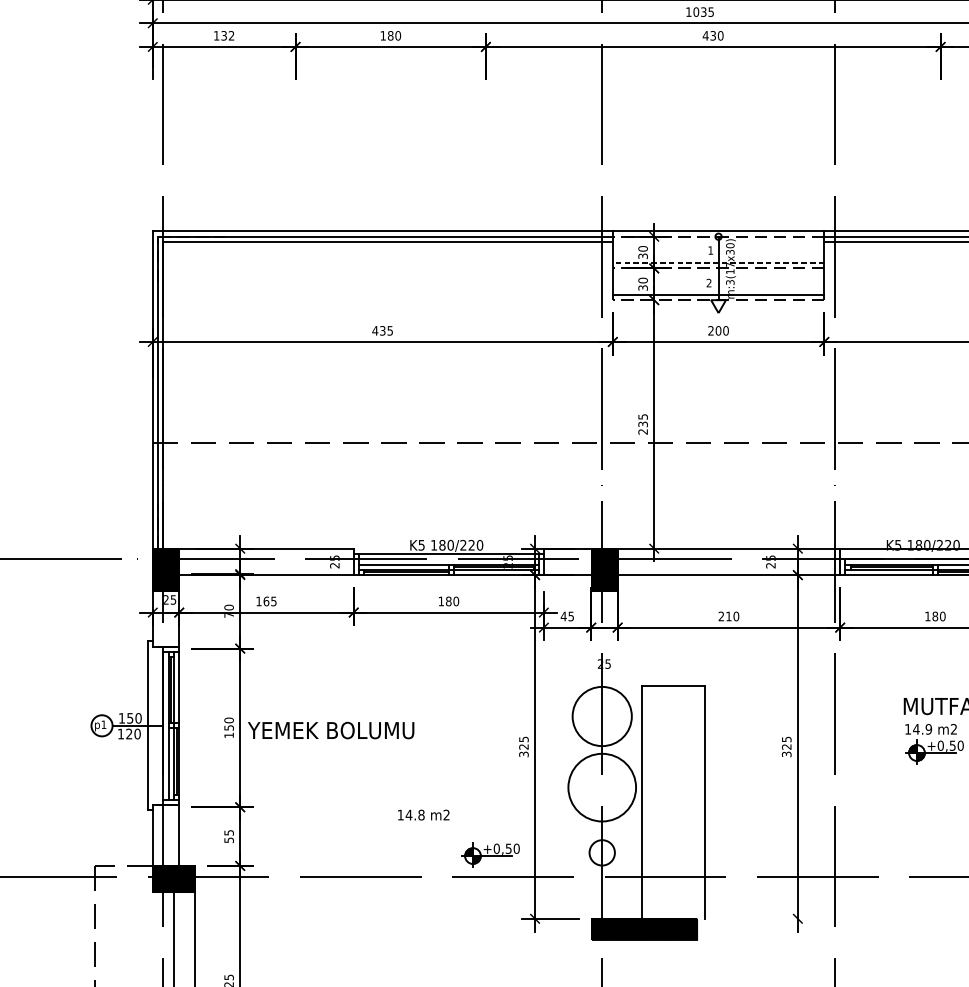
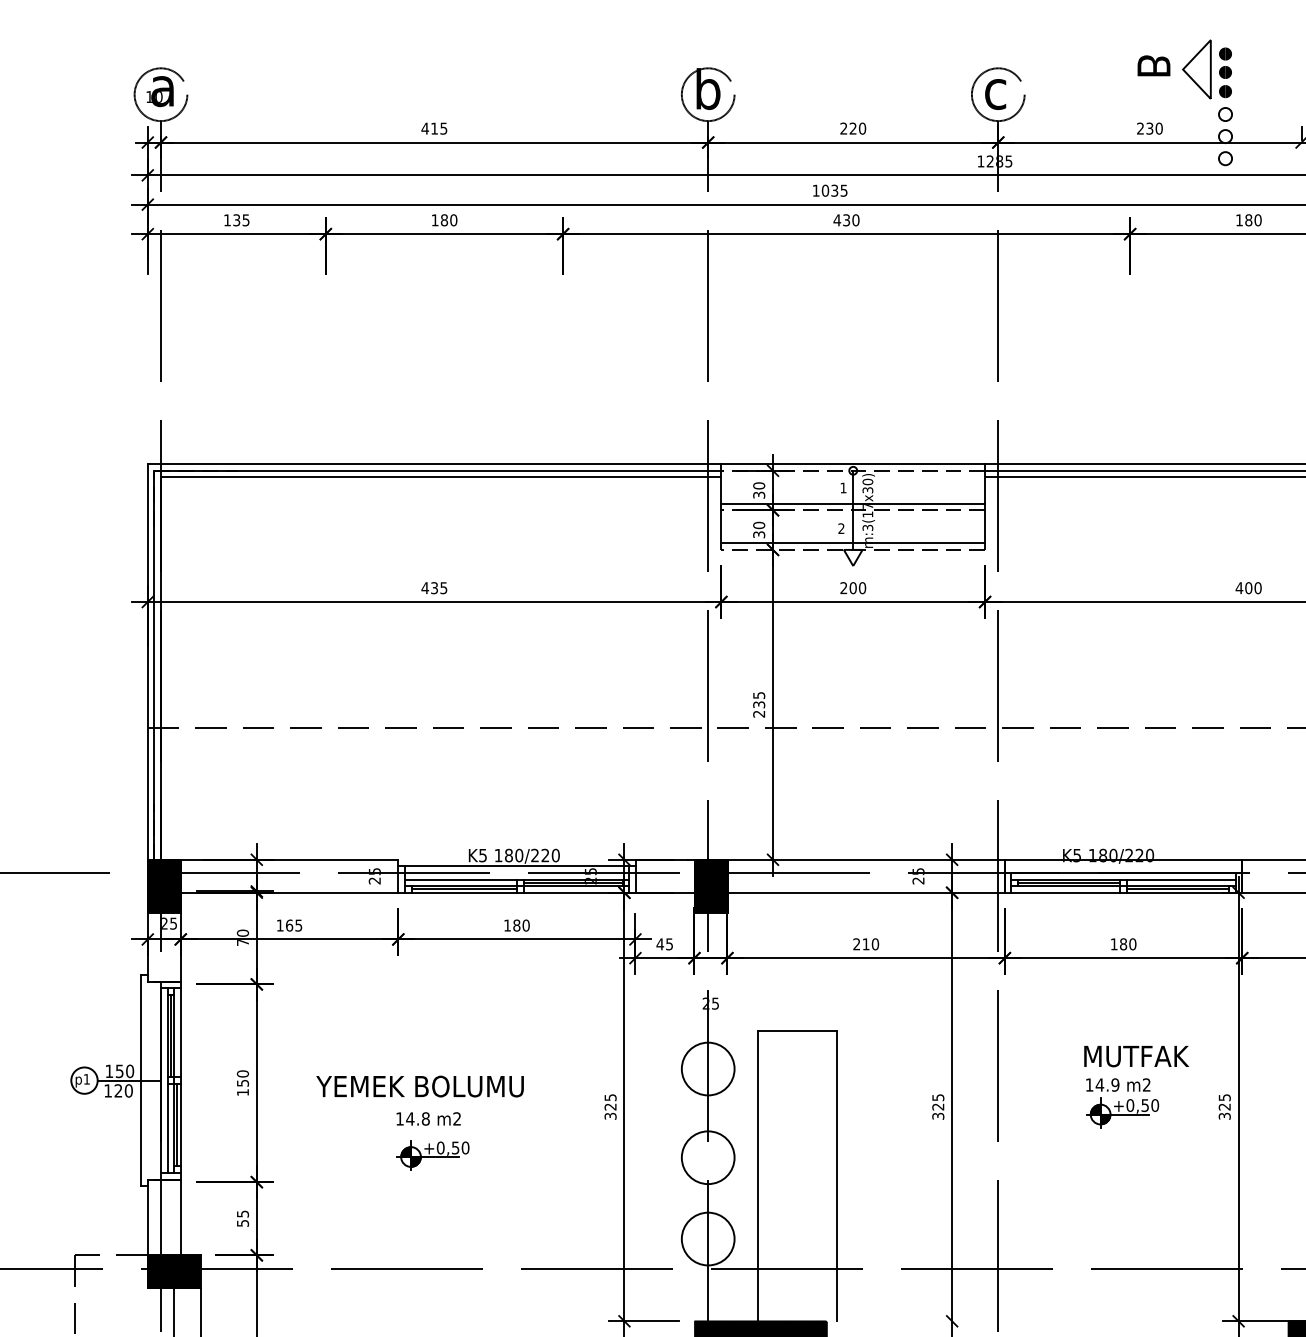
text: (231, 35) -> (245, 220), 132 -> 135
line: (718, 262) -> (853, 503), dashed -> solid
circle: (601, 716) -> (707, 1068), size x0.71
text: (330, 730) -> (419, 1086), moved
circle: (601, 787) -> (707, 1157), size x0.62
text: (423, 814) -> (428, 1118), moved
circle: (601, 852) -> (707, 1238), size x1.67
part: (490, 854) -> (432, 1155), moved

